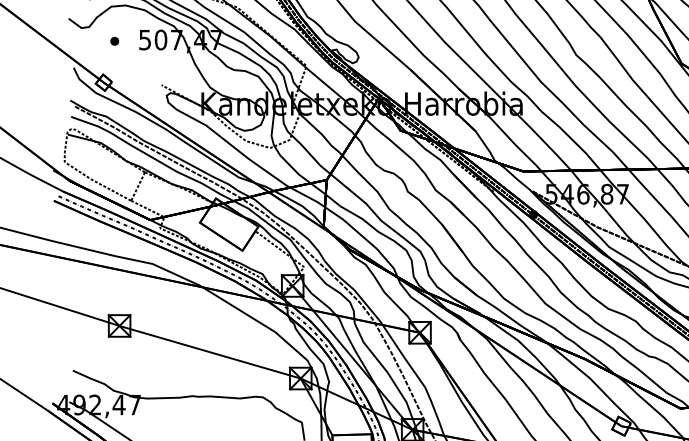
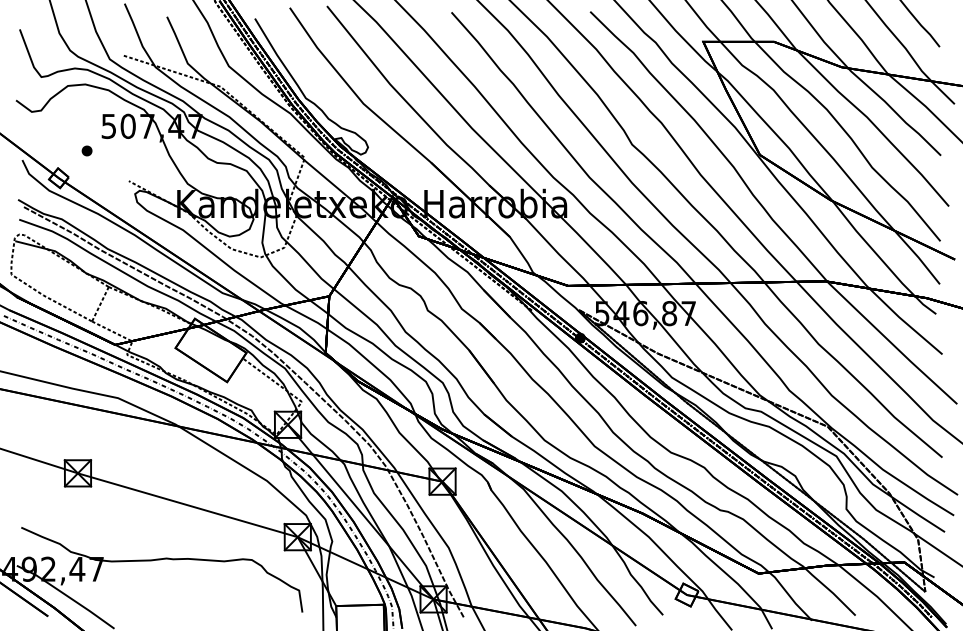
part: (114, 40) -> (86, 150), moved

